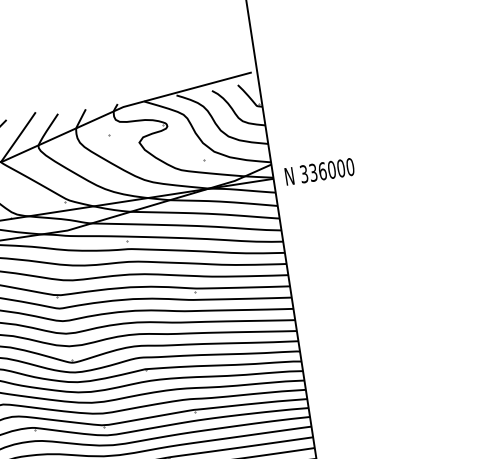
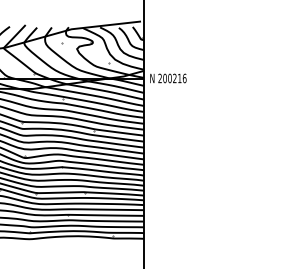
text: (327, 170) -> (172, 78), 336000 -> 200216

